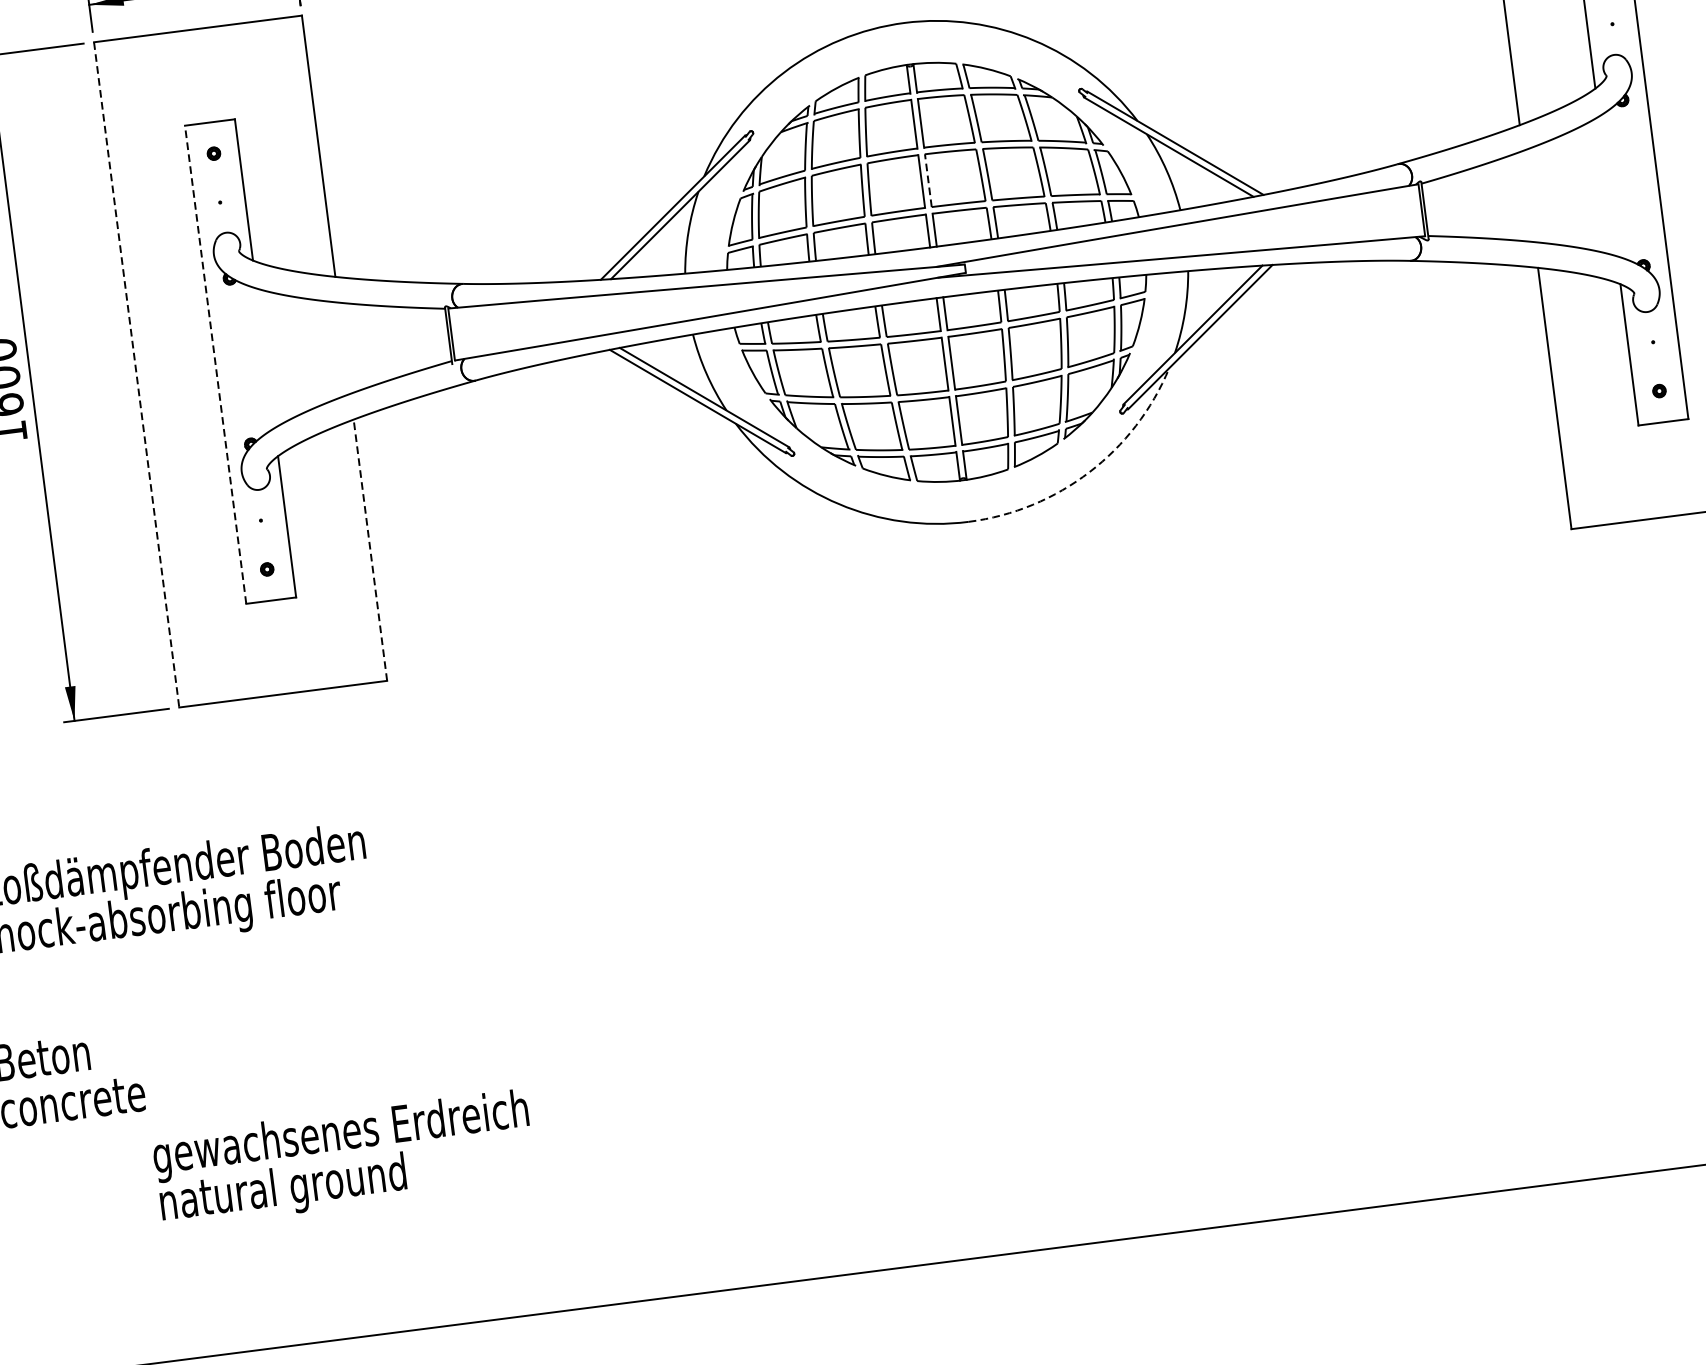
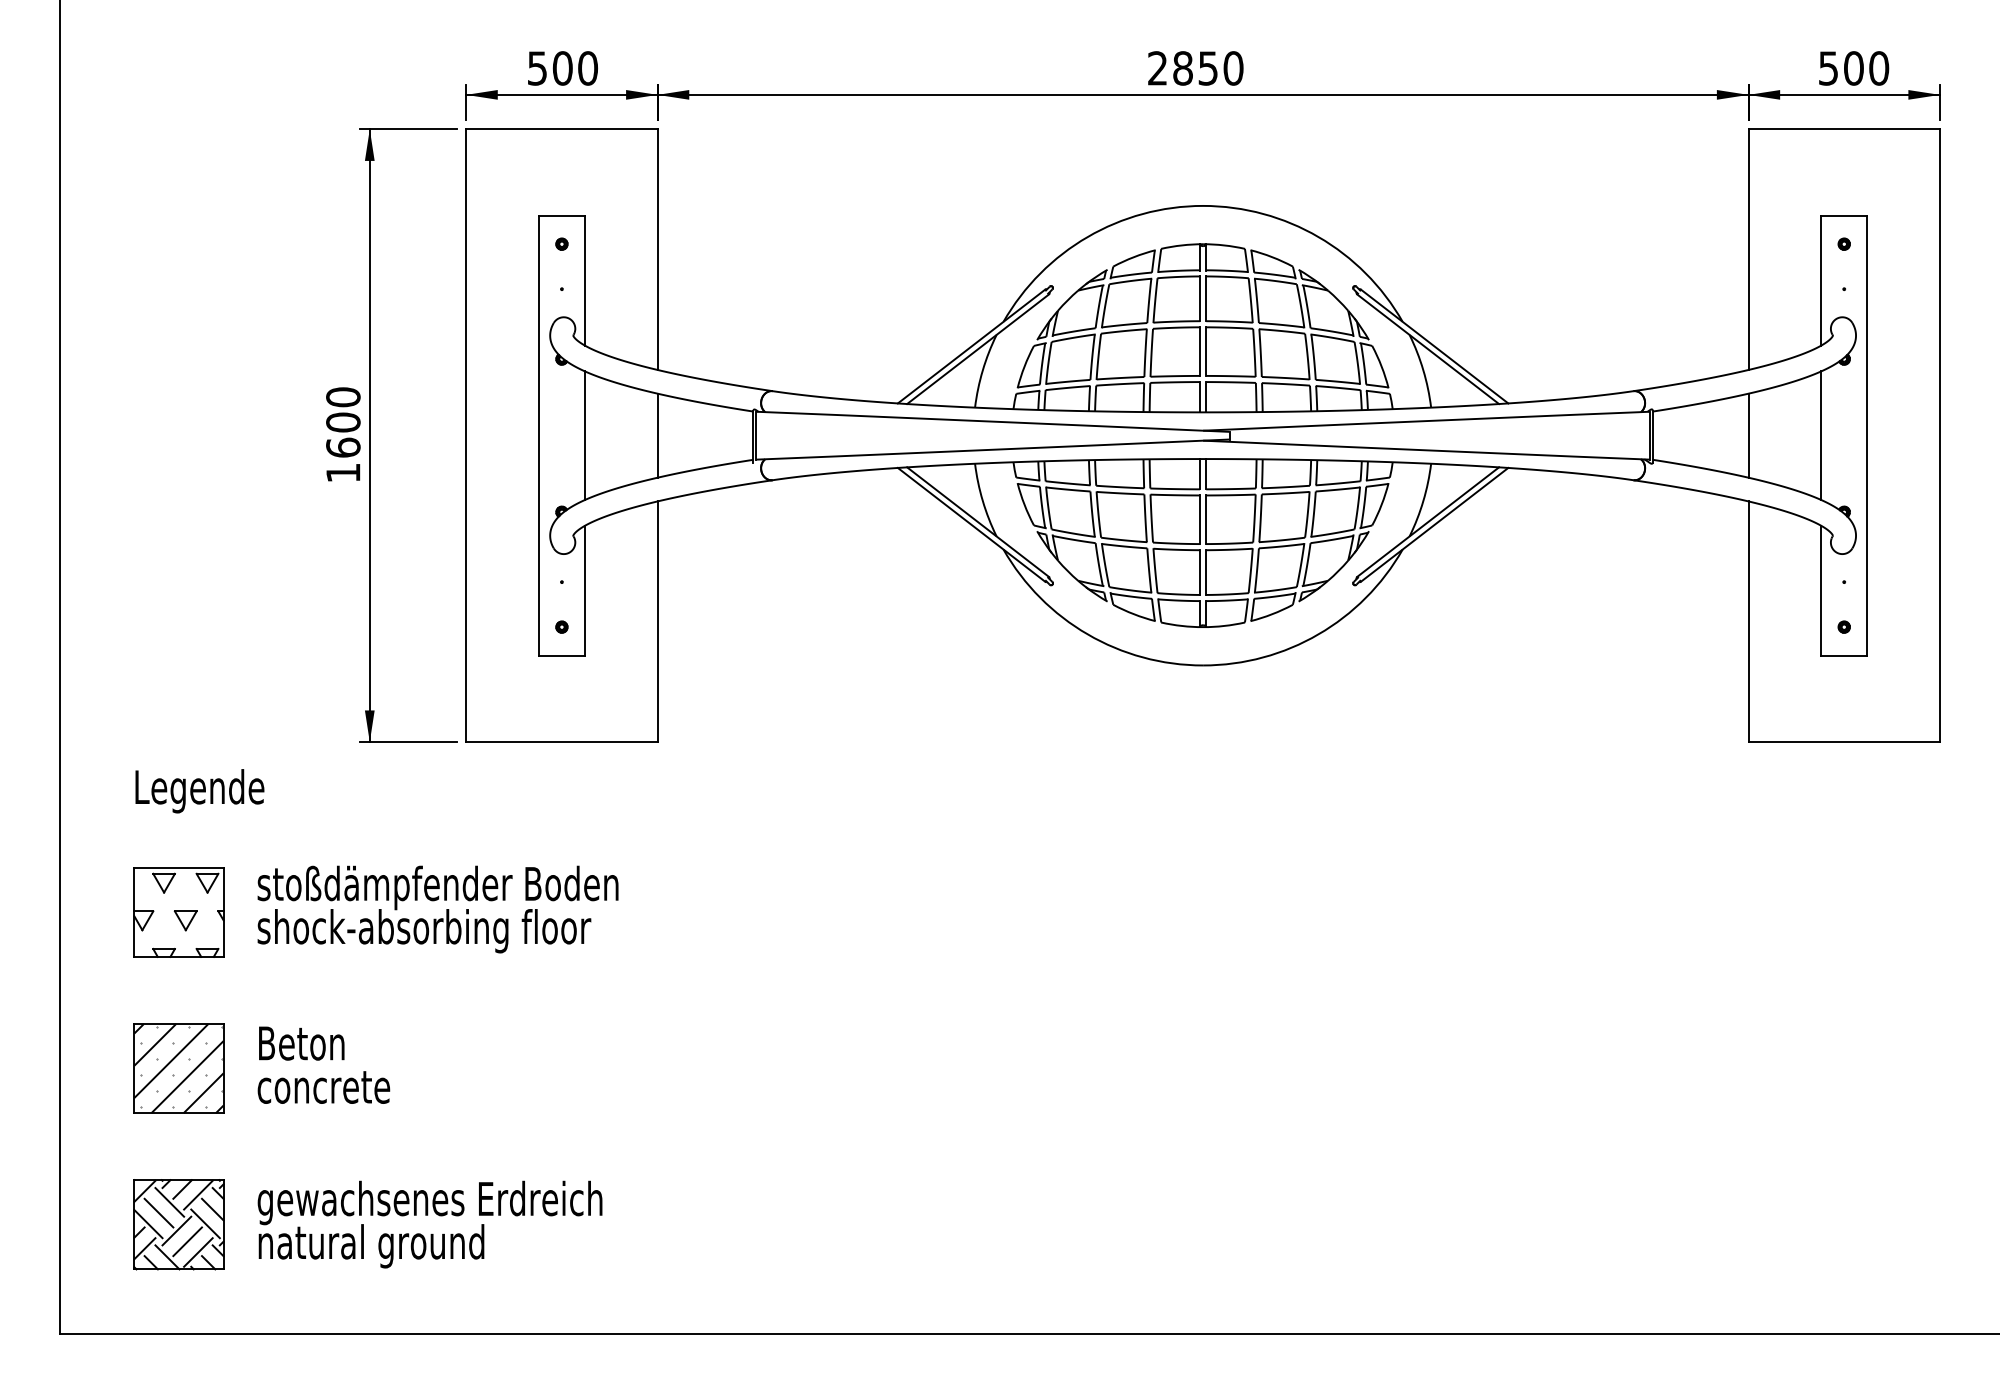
line: (928, 180) -> (1206, 351), dashed -> solid
line: (1608, 186) -> (1821, 435), added
line: (1528, 196) -> (1748, 435), added
line: (344, 348) -> (657, 435), added
line: (265, 358) -> (584, 435), added
line: (215, 364) -> (538, 435), dashed -> solid
line: (137, 375) -> (466, 436), dashed -> solid
arc: (1089, 472) -> (1318, 634), dashed -> solid
line: (370, 550) -> (657, 621), dashed -> solid
text: (343, 1159) -> (429, 1224), moved

